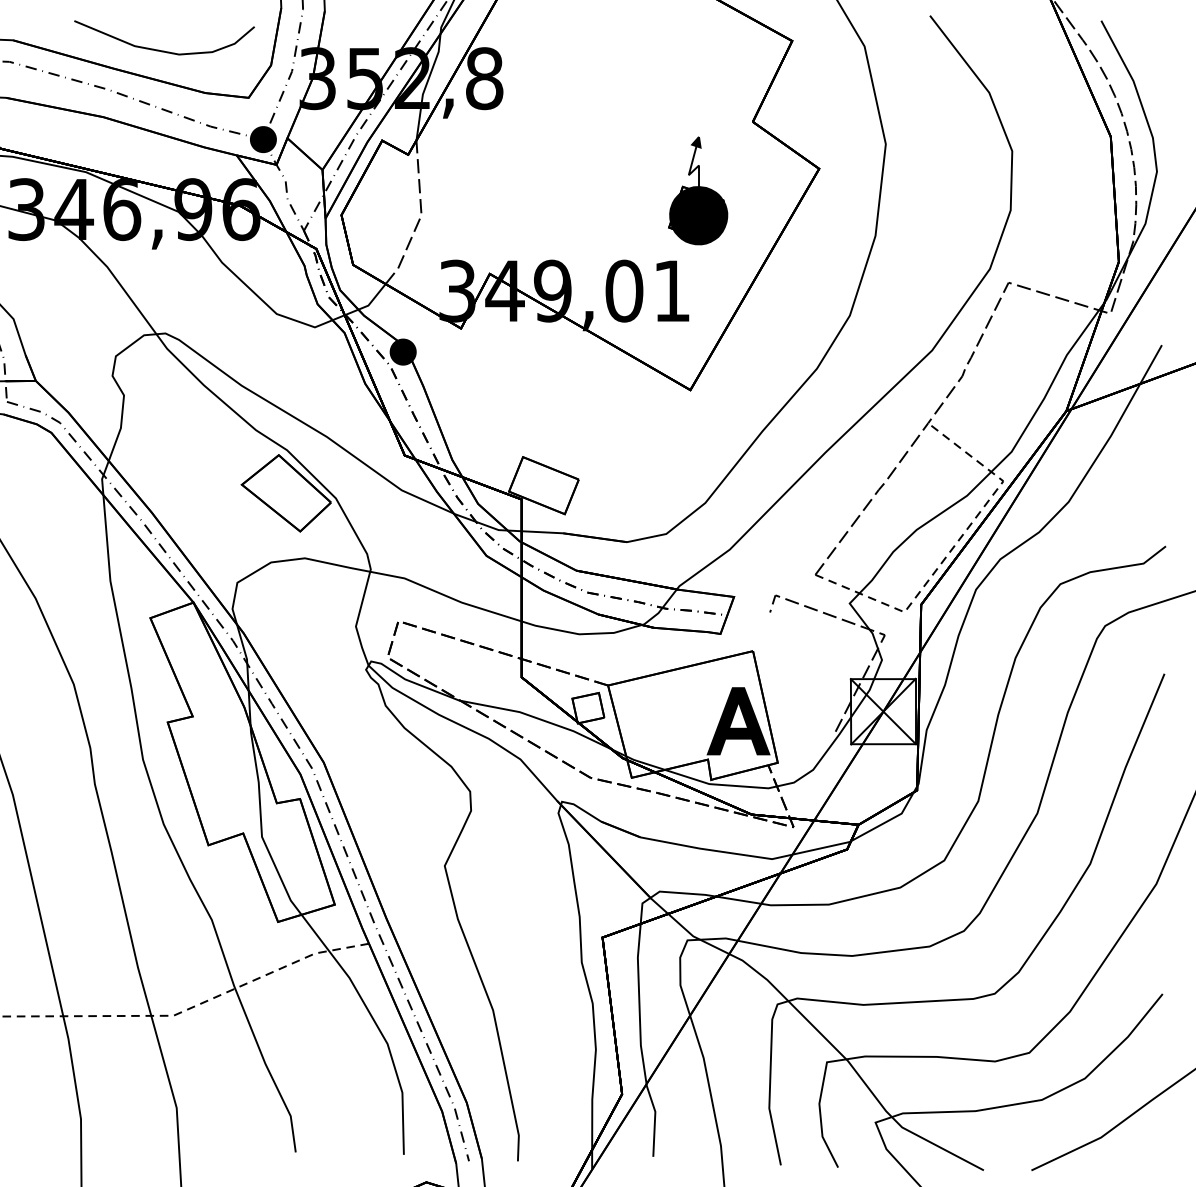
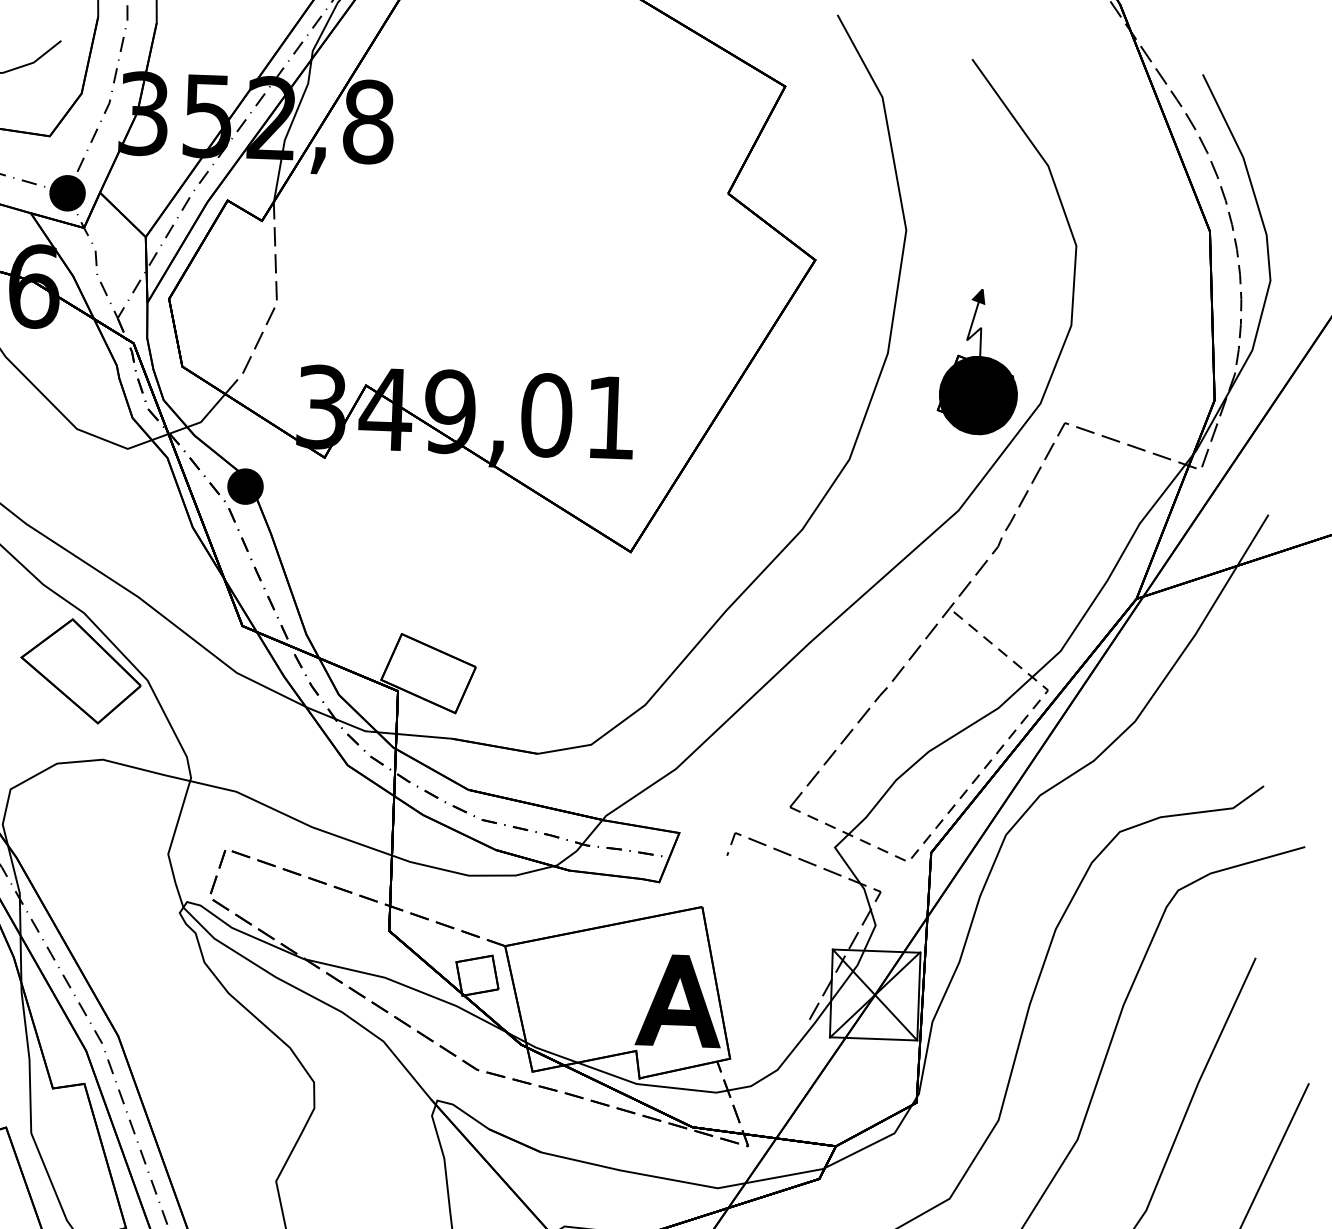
part: (698, 190) -> (979, 361), moved

